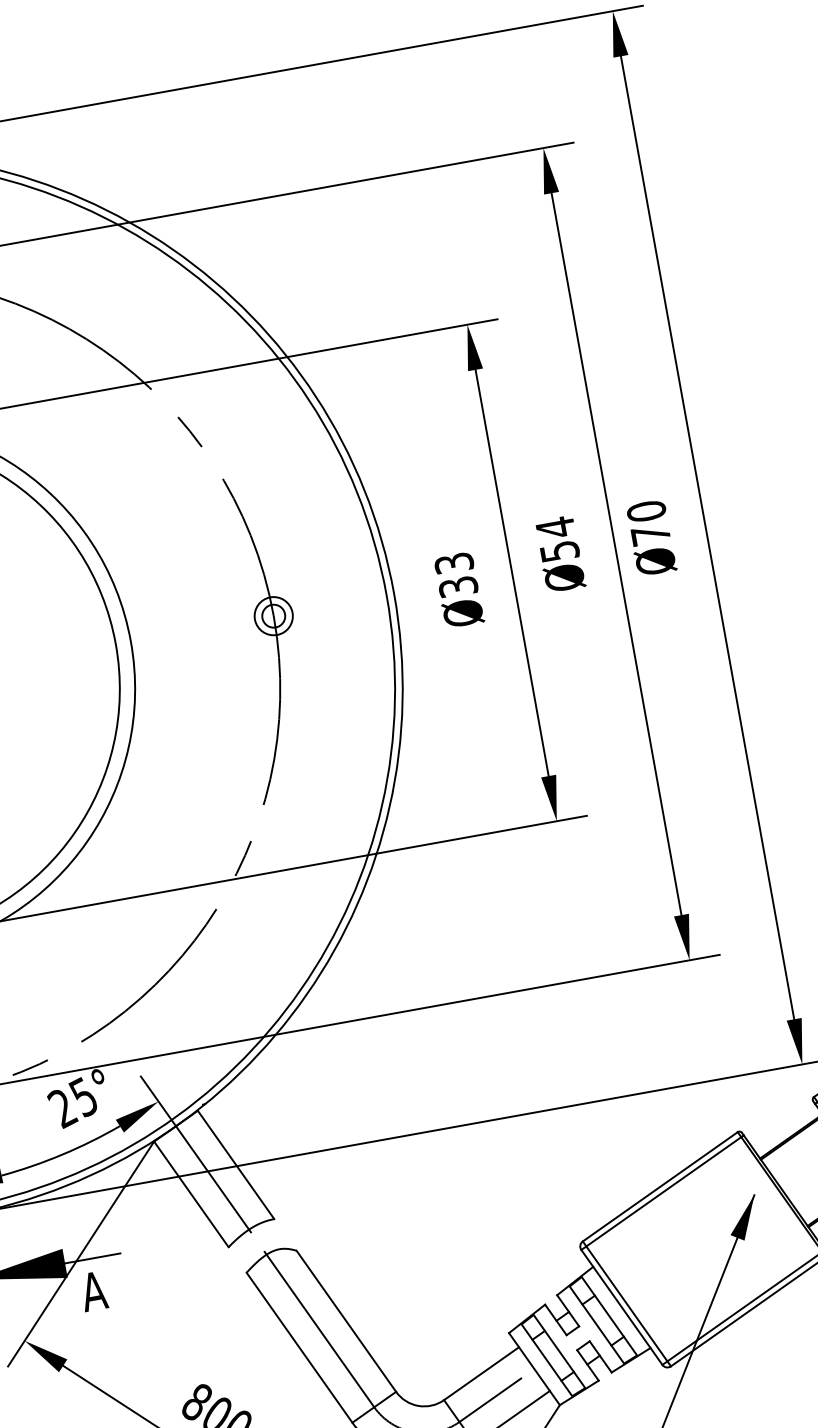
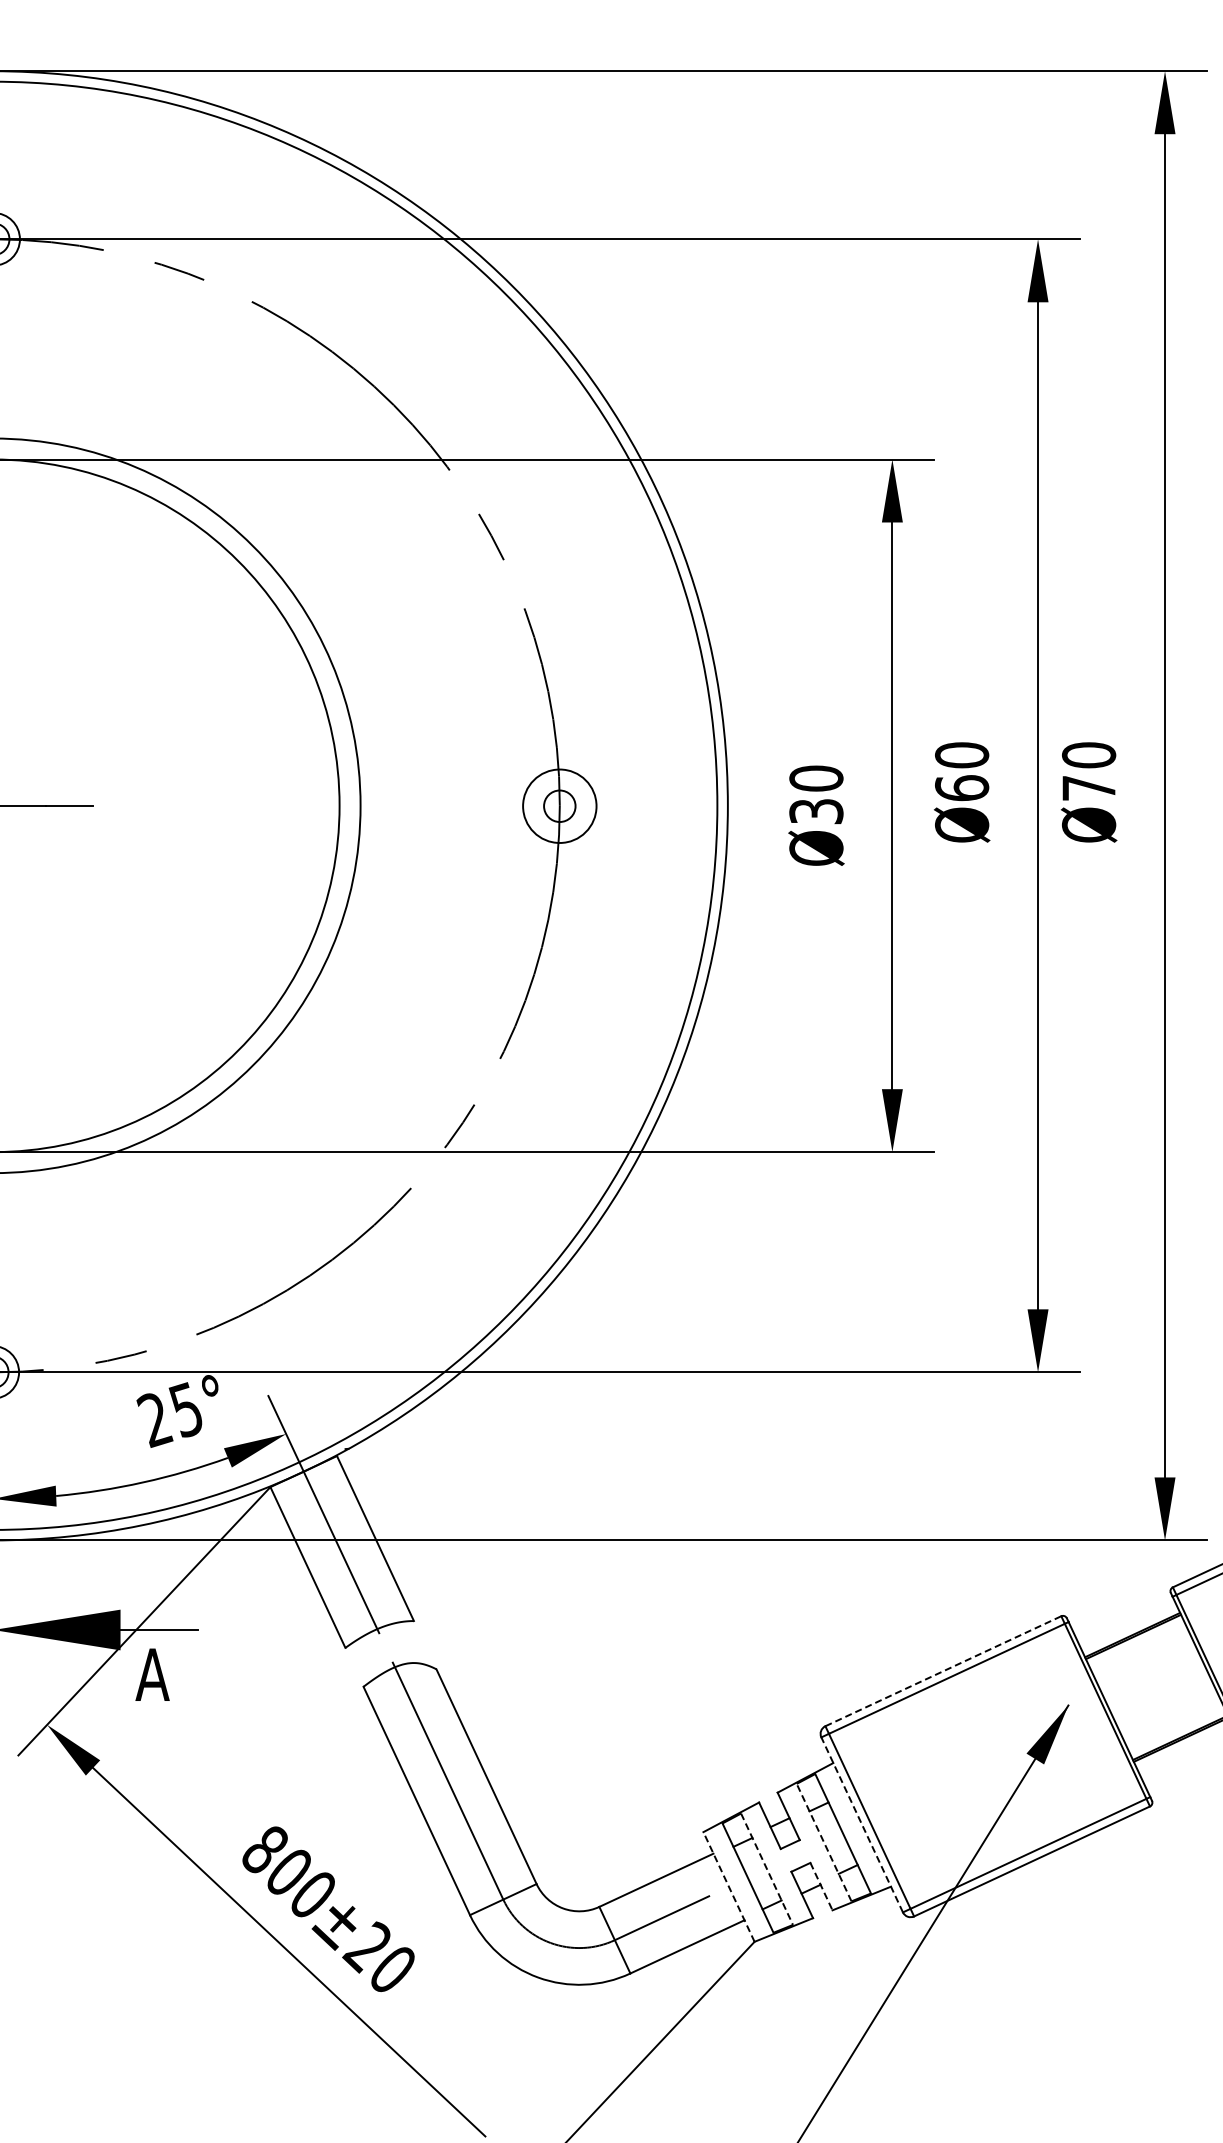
text: (557, 539) -> (962, 771), Ø54 -> Ø60
text: (454, 563) -> (816, 778), Ø33 -> Ø30
circle: (273, 616) -> (559, 806), size x1.4
line: (660, 1186) -> (943, 1671), solid -> dashed
line: (622, 1307) -> (862, 1824), solid -> dashed
line: (597, 1324) -> (824, 1842), solid -> dashed
line: (559, 1351) -> (767, 1869), solid -> dashed
line: (600, 1357) -> (821, 1887), solid -> dashed
line: (534, 1368) -> (729, 1886), solid -> dashed

